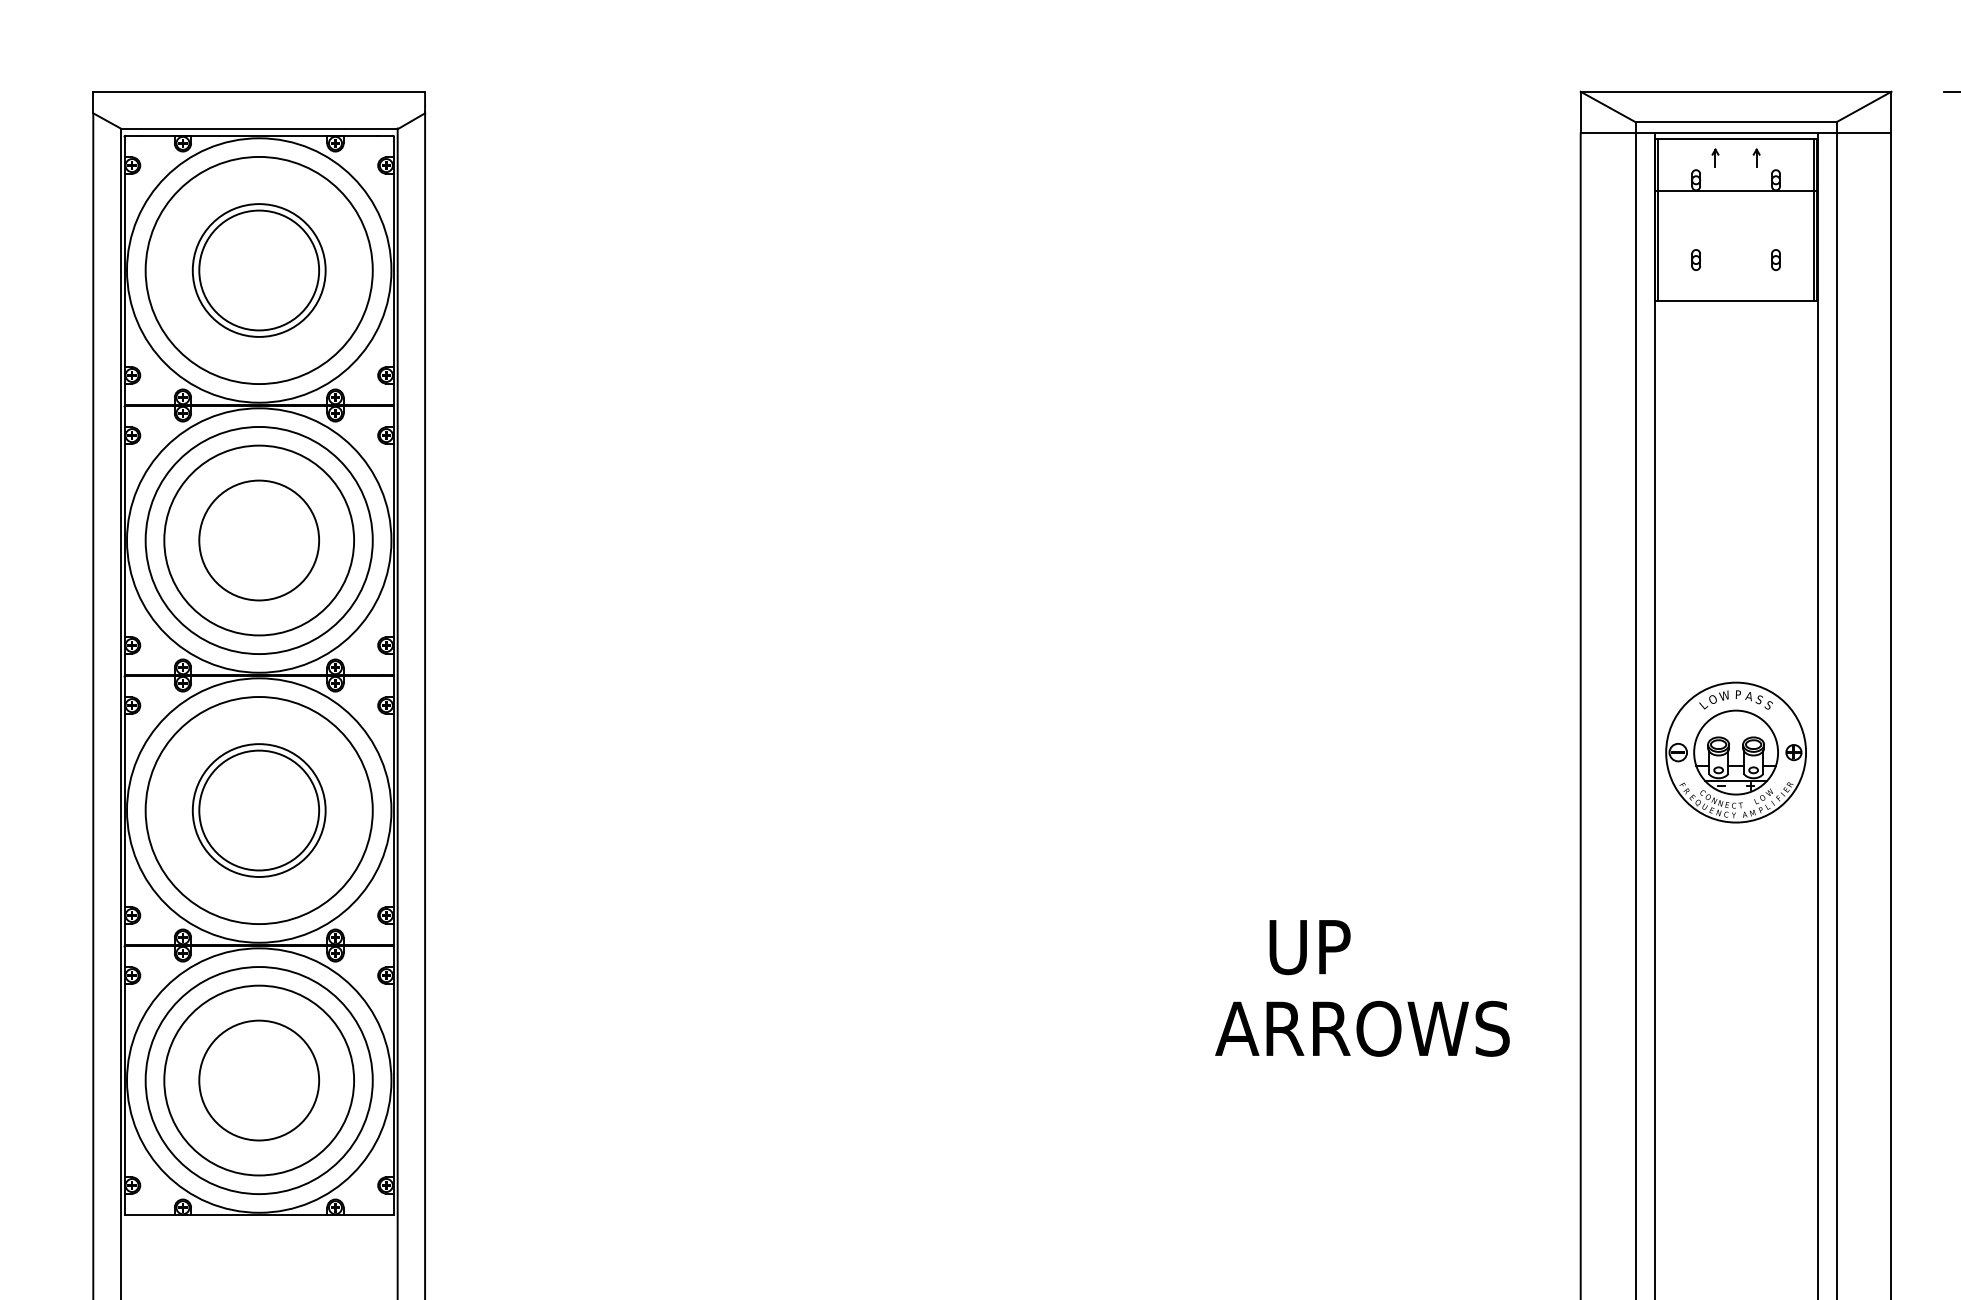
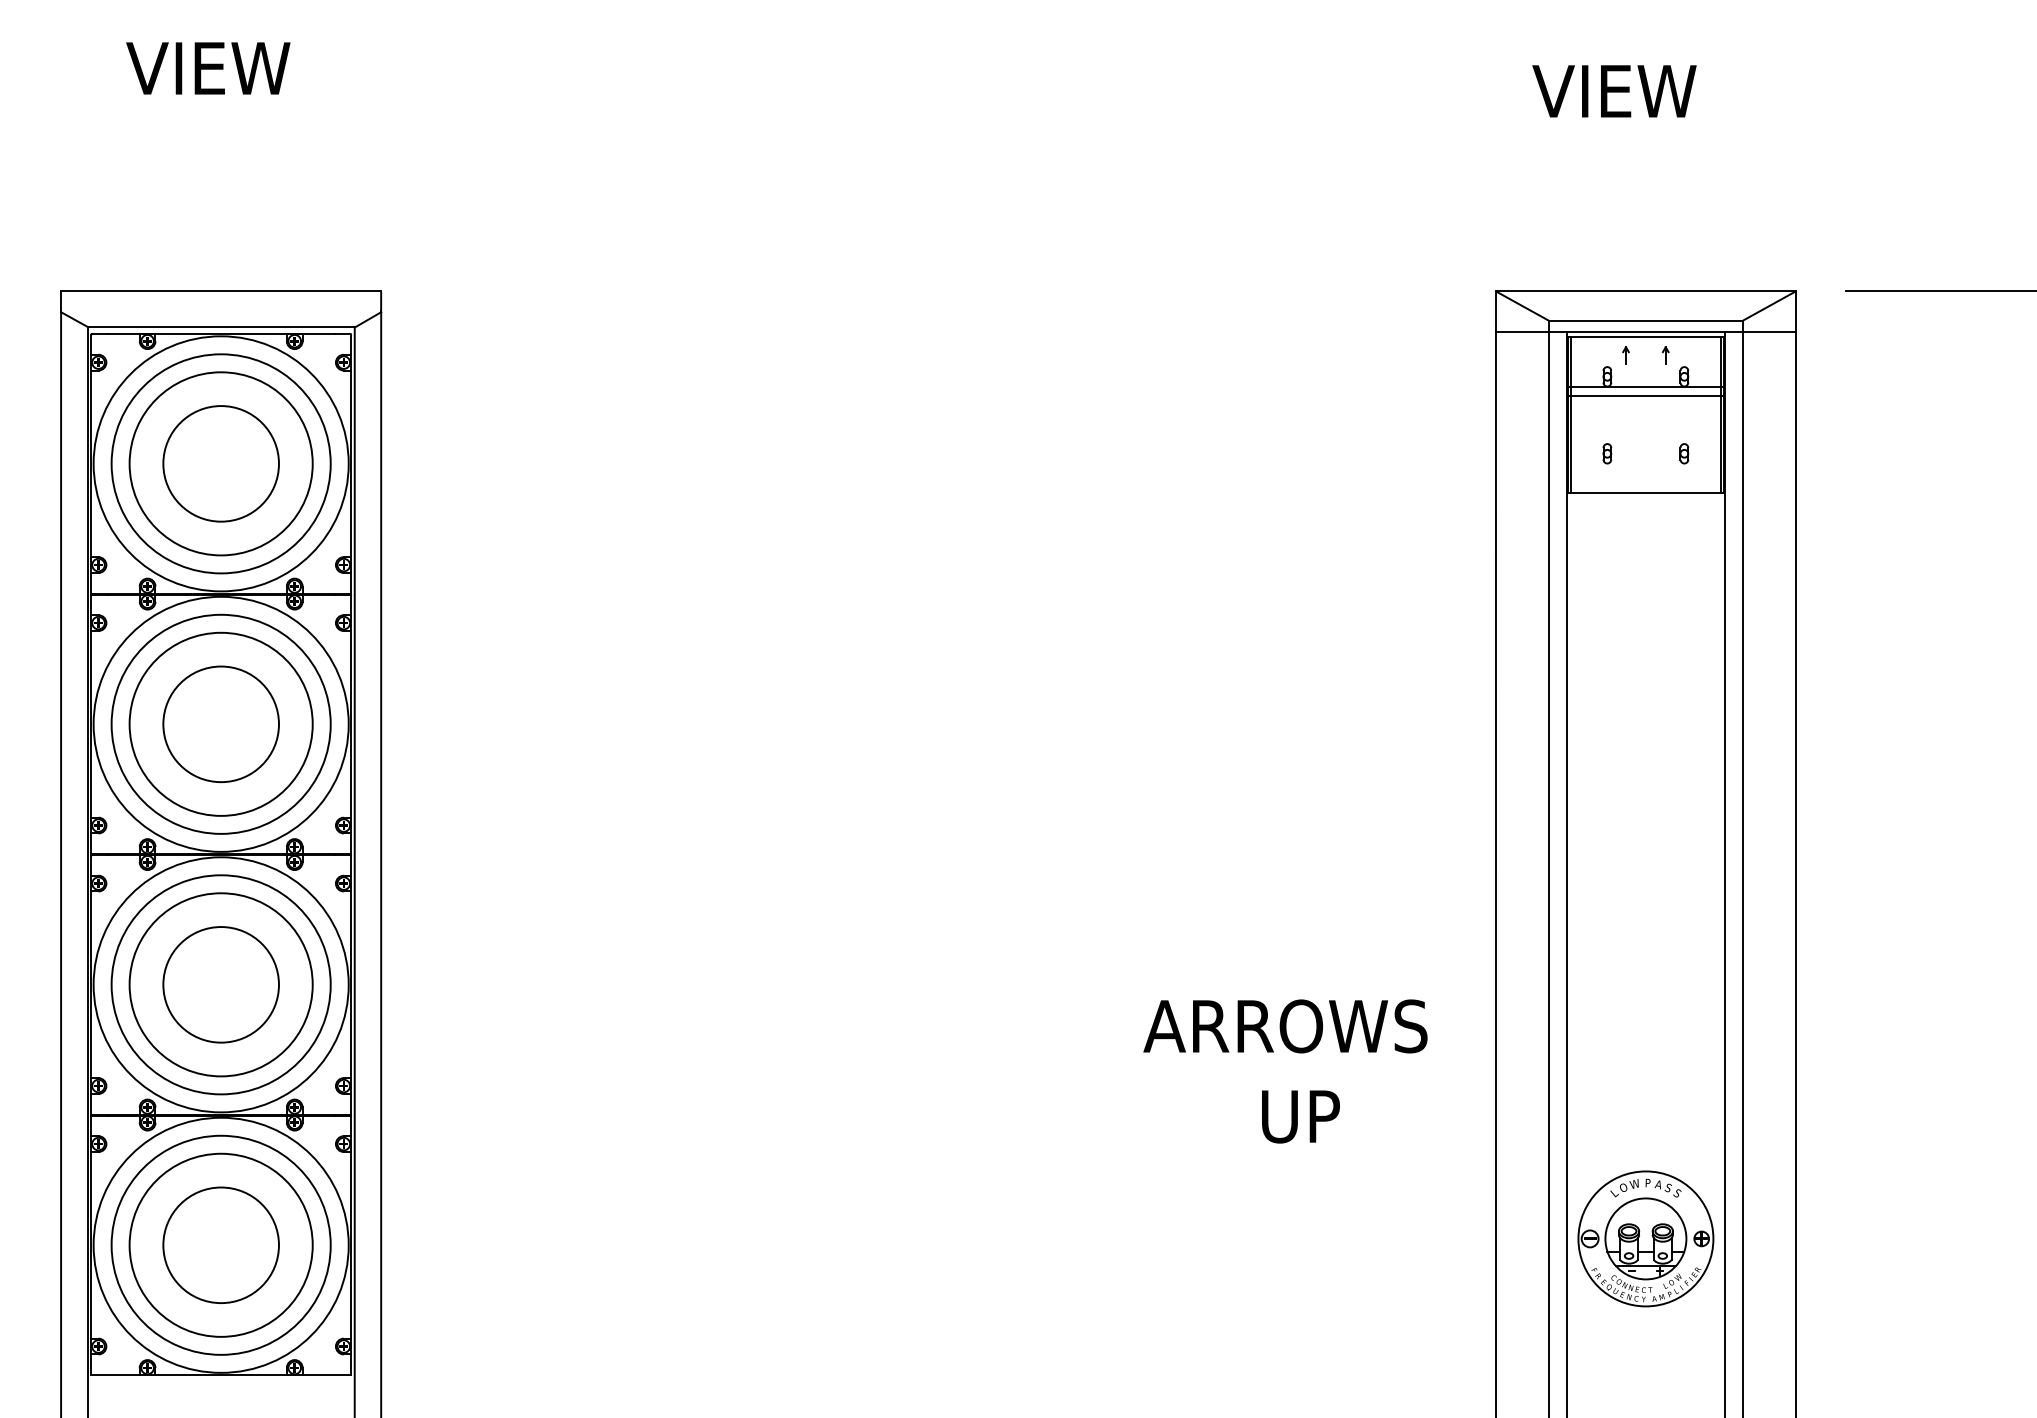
line: (1735, 199) -> (1645, 395), added
circle: (258, 270) -> (220, 463), size x1.43
part: (1735, 752) -> (1645, 1238), moved
circle: (258, 810) -> (220, 984), size x1.43
text: (1309, 947) -> (1300, 1116), moved
text: (1362, 1028) -> (1285, 1026), moved

